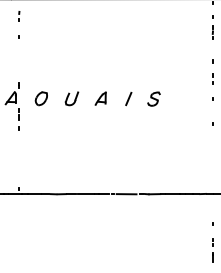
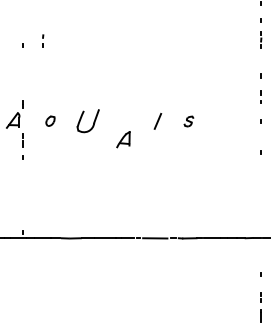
part: (19, 16) -> (43, 41), moved
part: (40, 98) -> (49, 120), size x0.6
part: (71, 98) -> (87, 120), size x1.4
part: (100, 98) -> (123, 139), moved
part: (153, 98) -> (188, 120), size x0.6

